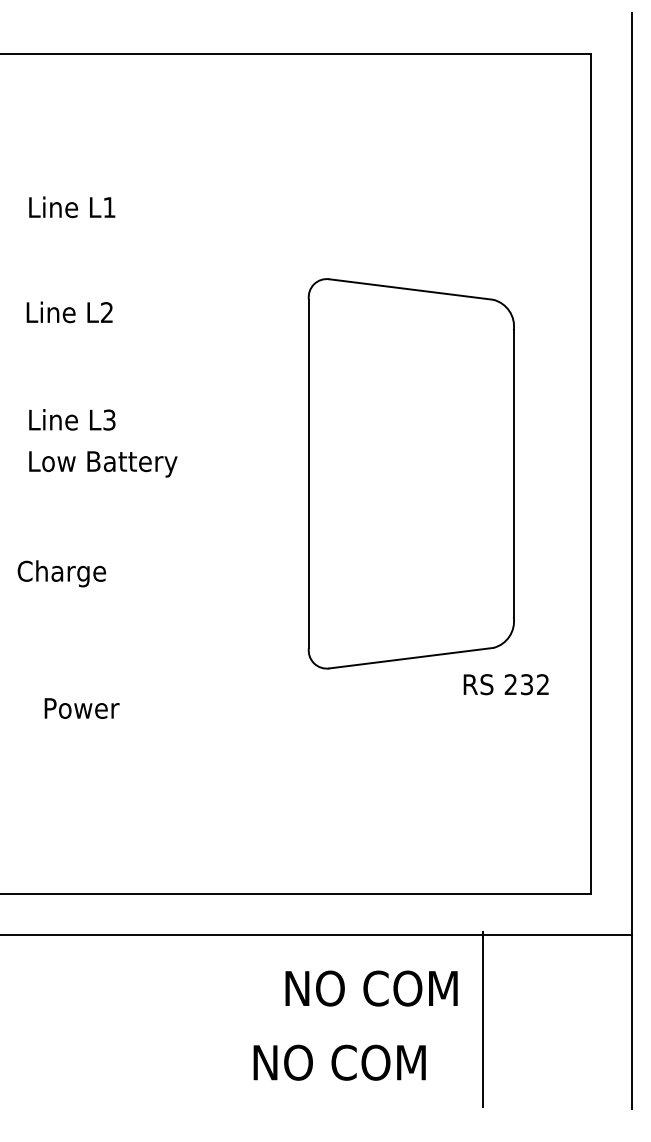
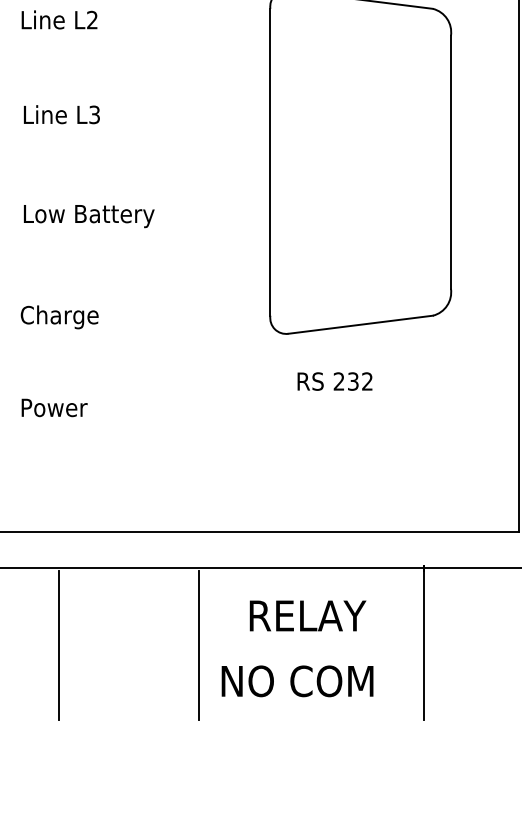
text: (103, 464) -> (89, 216), moved
text: (61, 573) -> (59, 317), moved
text: (505, 684) -> (334, 381), moved
text: (81, 708) -> (54, 407), moved
text: (373, 988) -> (327, 615), NO COM -> RELAY
line: (69, 1021) -> (59, 644), added
line: (228, 1021) -> (199, 644), added

